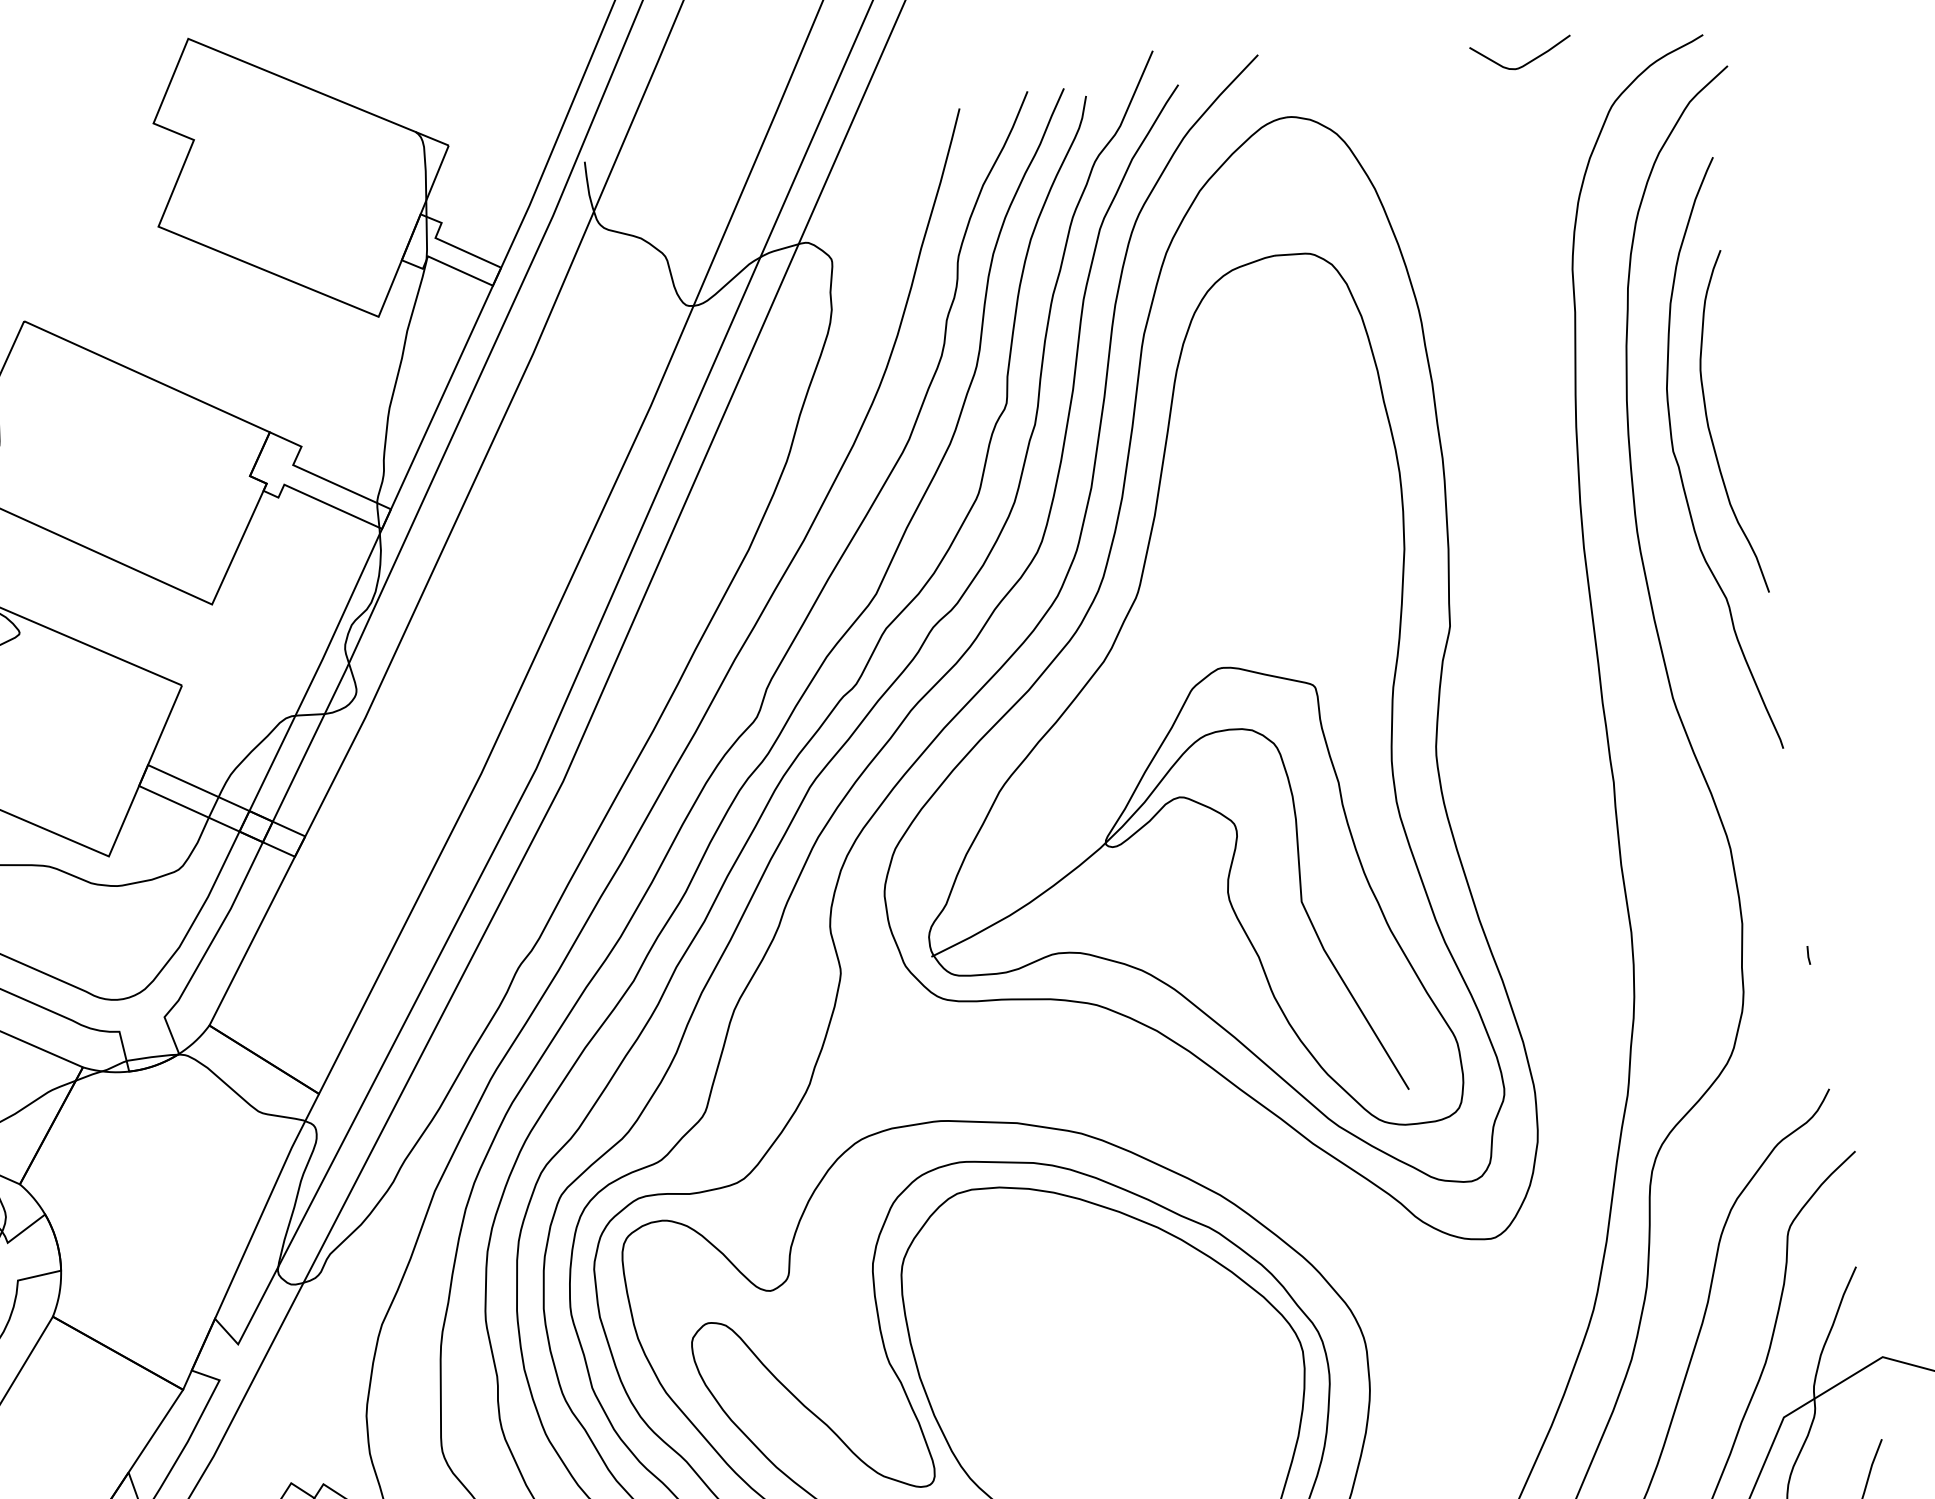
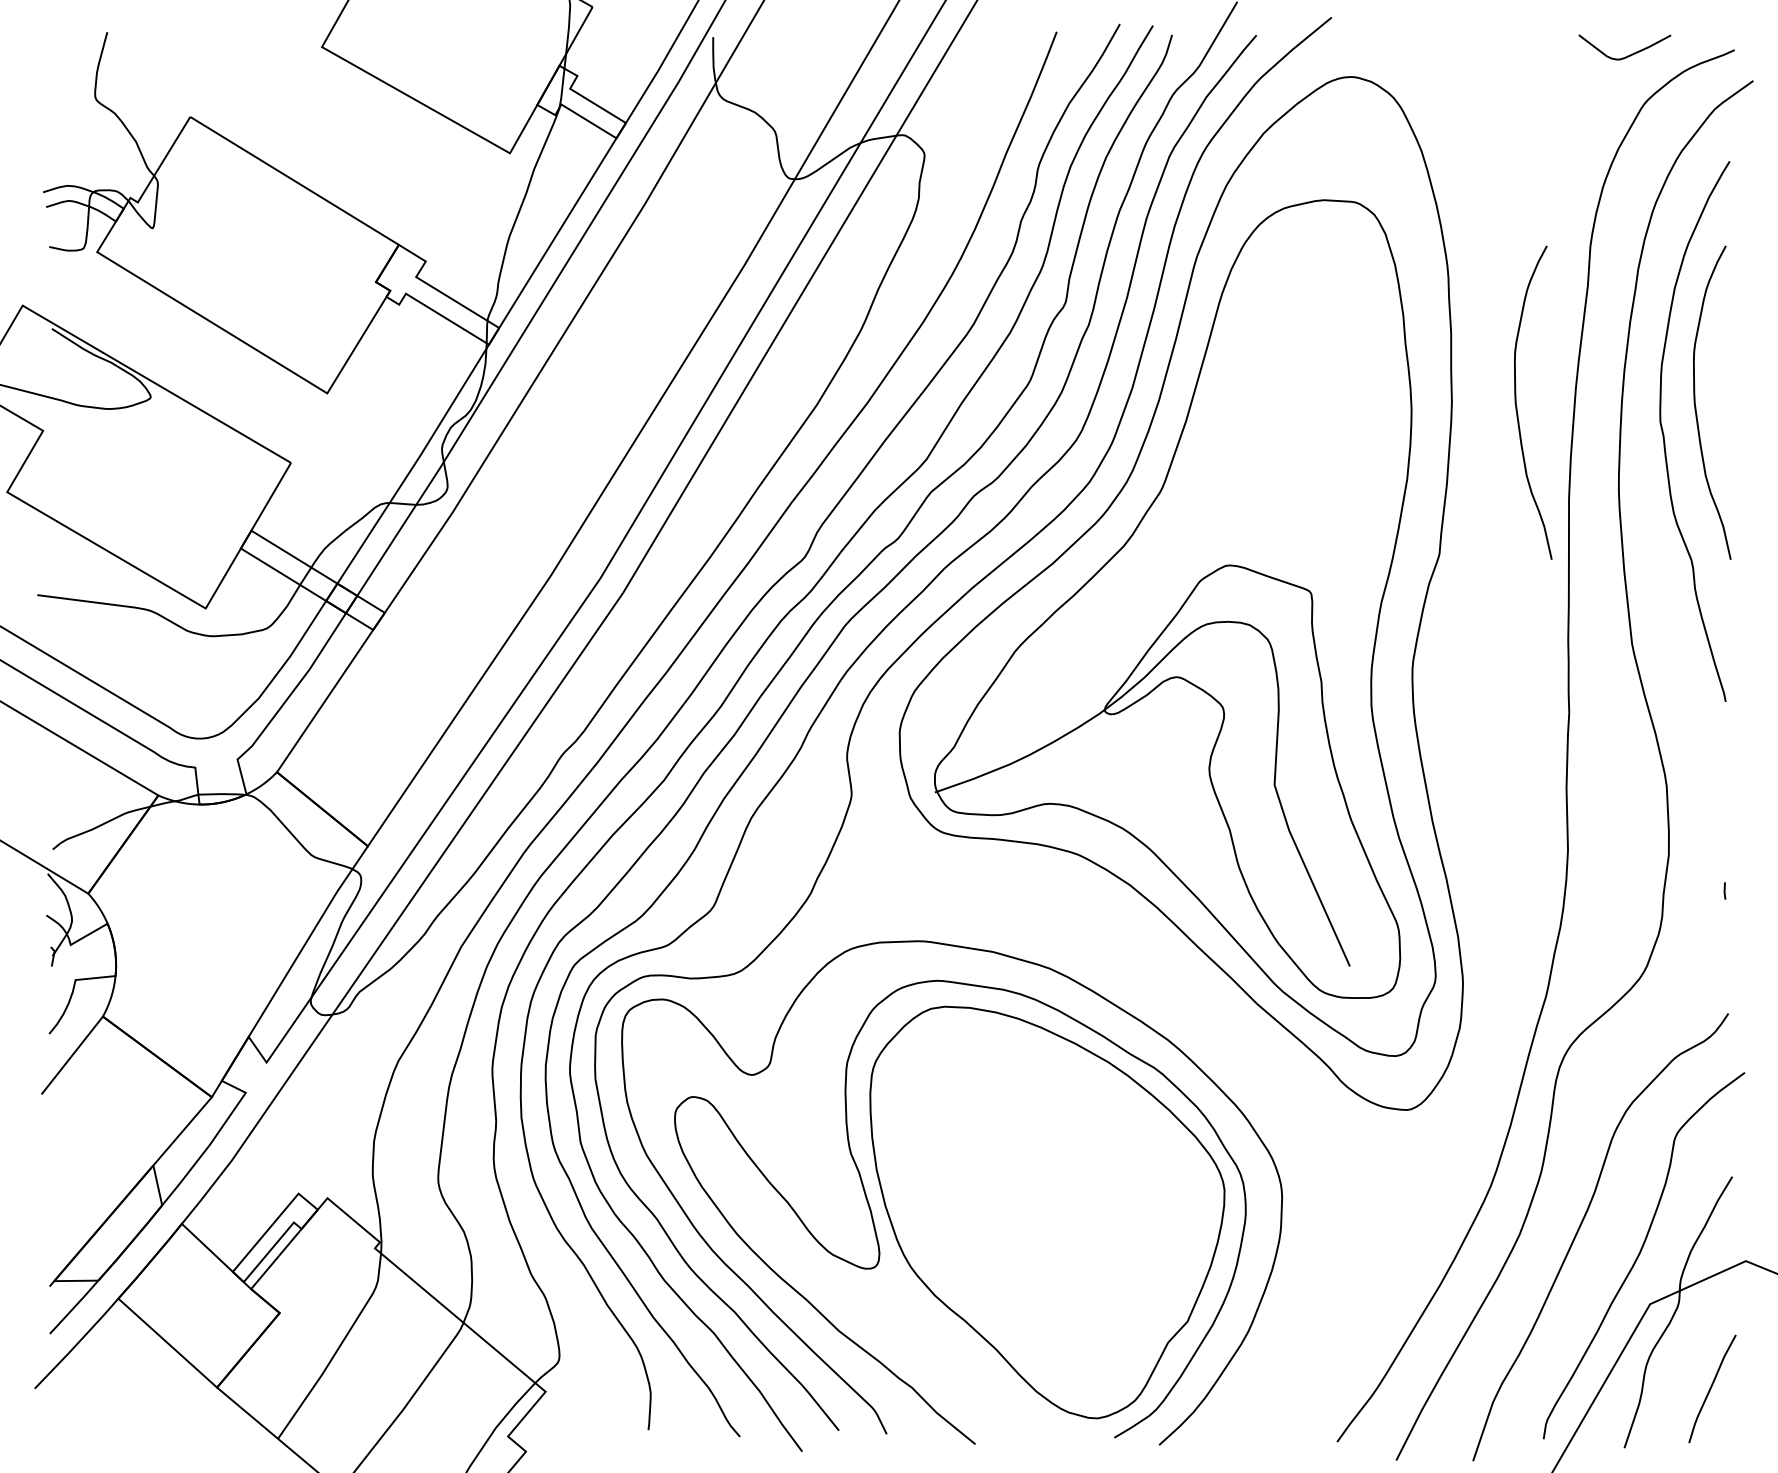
curve: (1525, 63) -> (1627, 55), moved
curve: (1514, 454) -> (1517, 406), added

